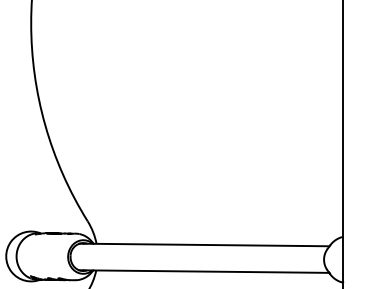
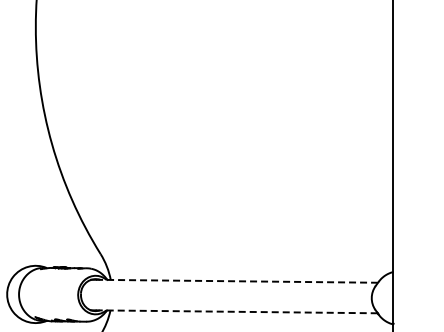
line: (206, 245) -> (236, 281), solid -> dashed
line: (207, 271) -> (237, 311), solid -> dashed

